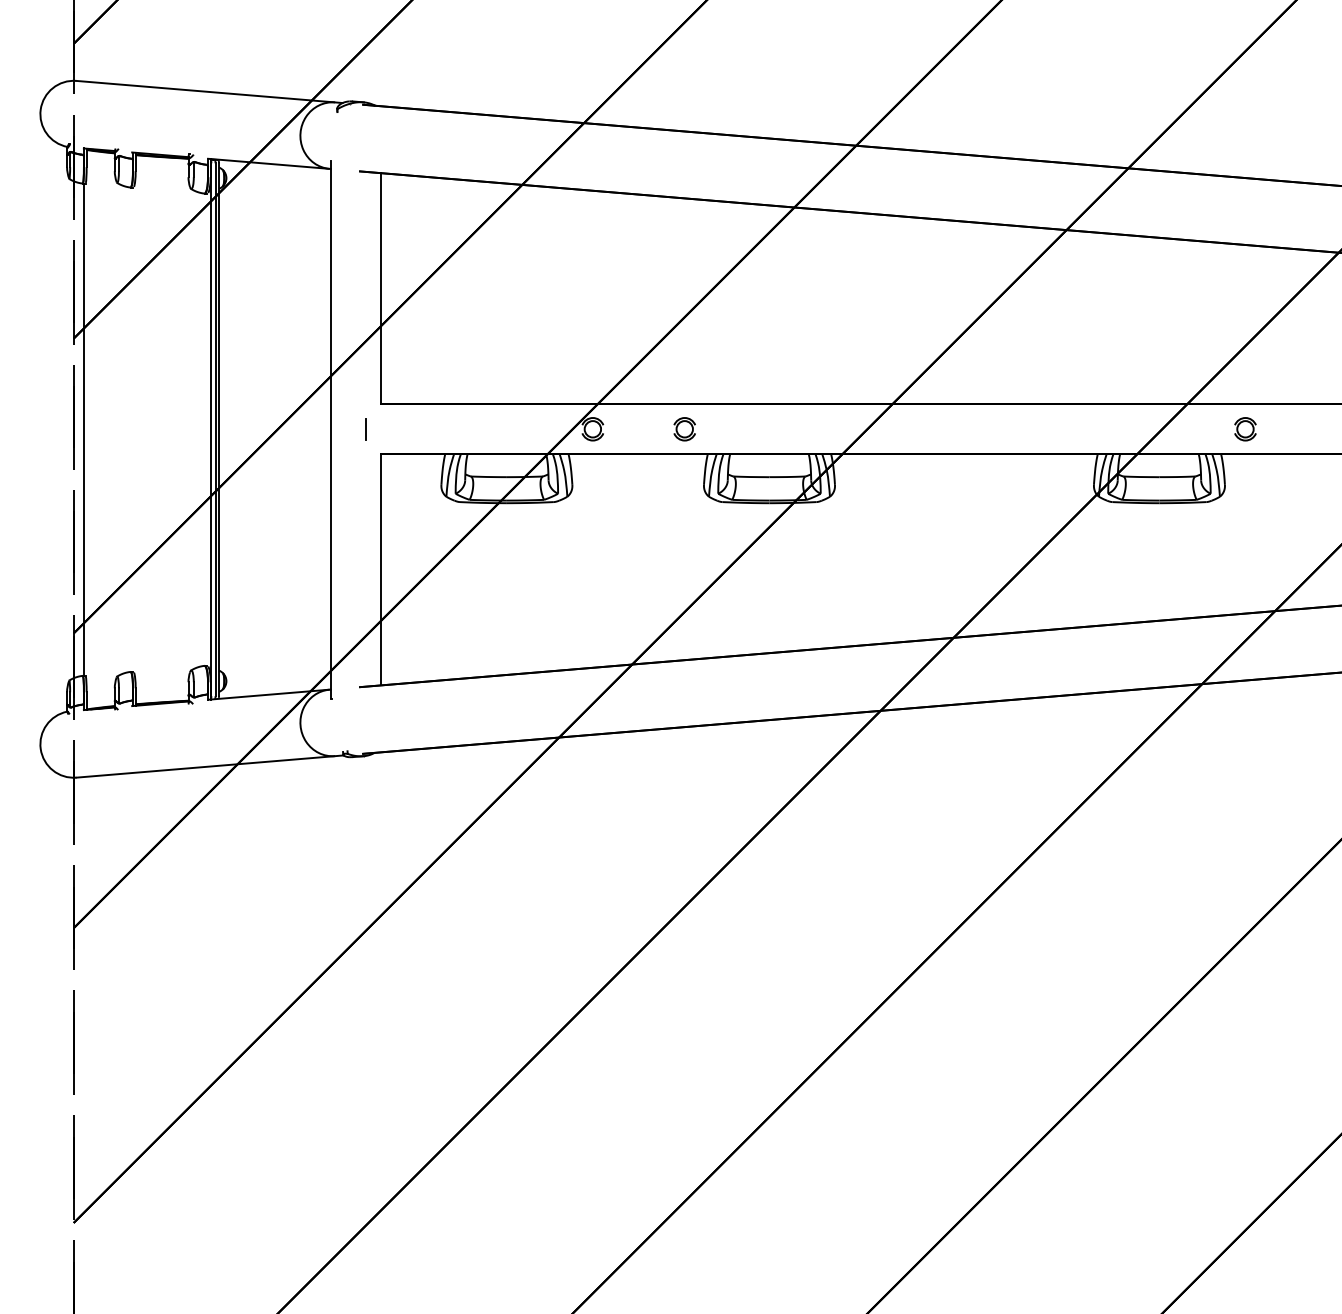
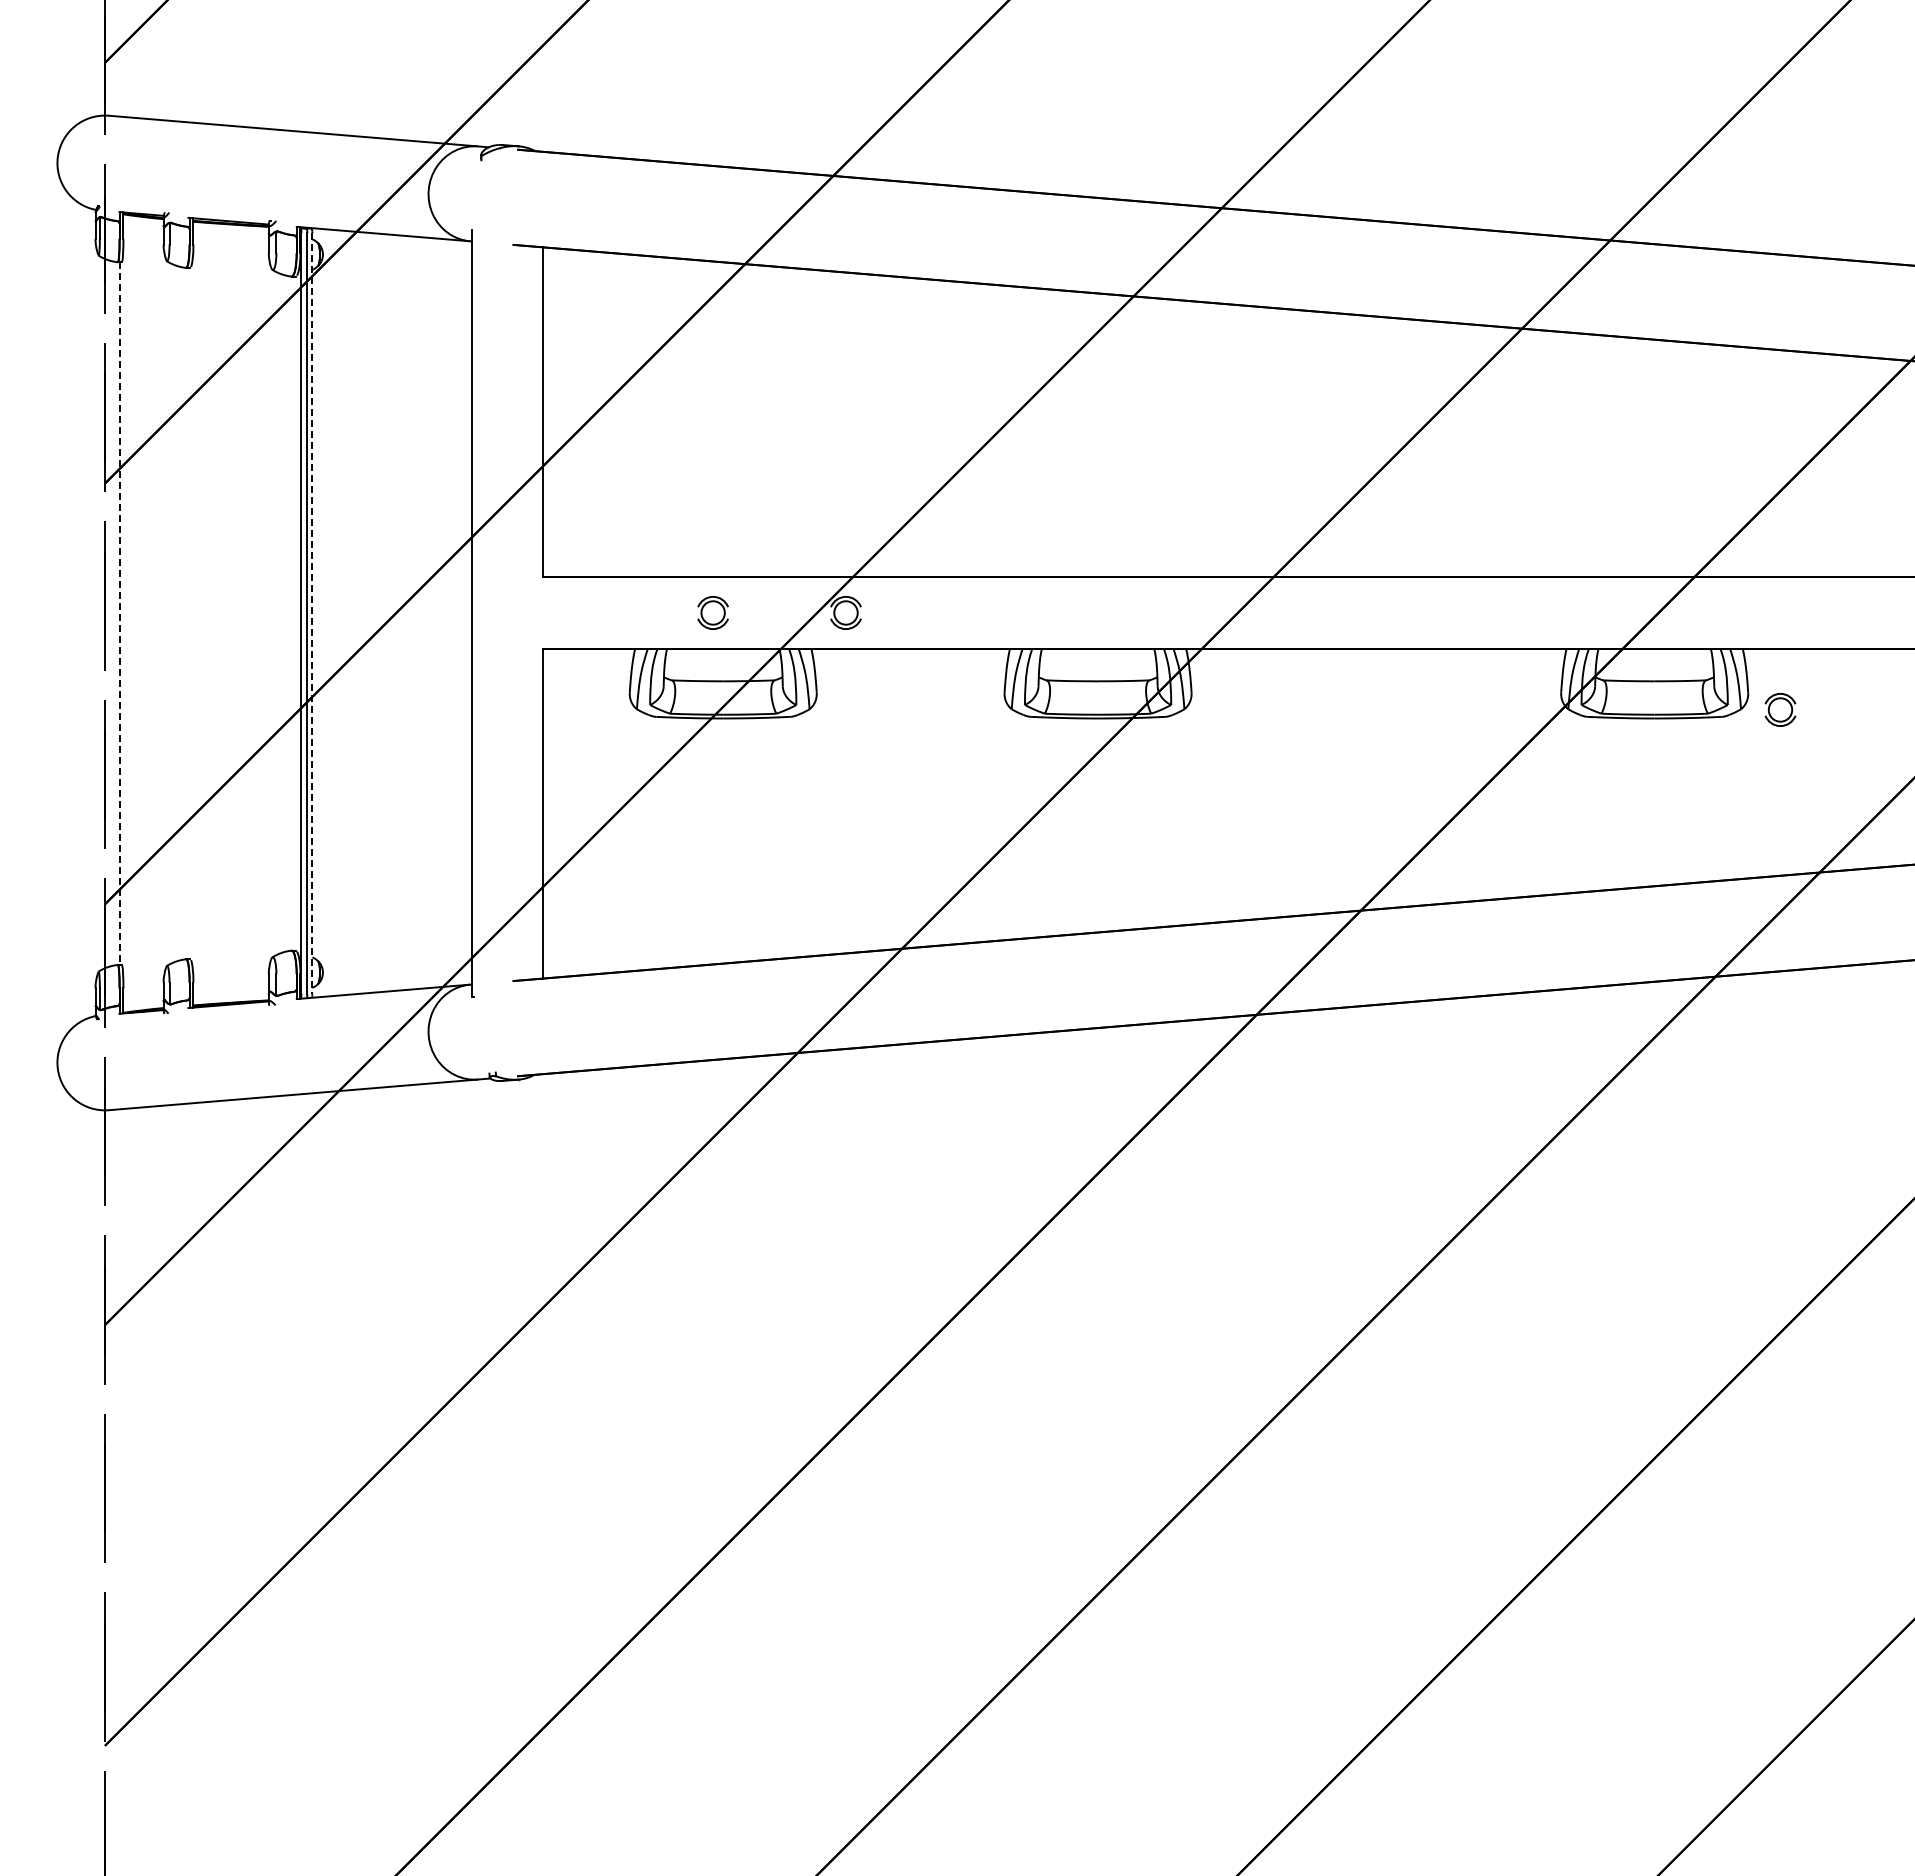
line: (366, 428) -> (522, 612), removed
part: (684, 428) -> (712, 612), moved
part: (1245, 428) -> (1780, 709), moved
line: (84, 430) -> (120, 614), solid -> dashed
line: (219, 430) -> (312, 614), solid -> dashed

